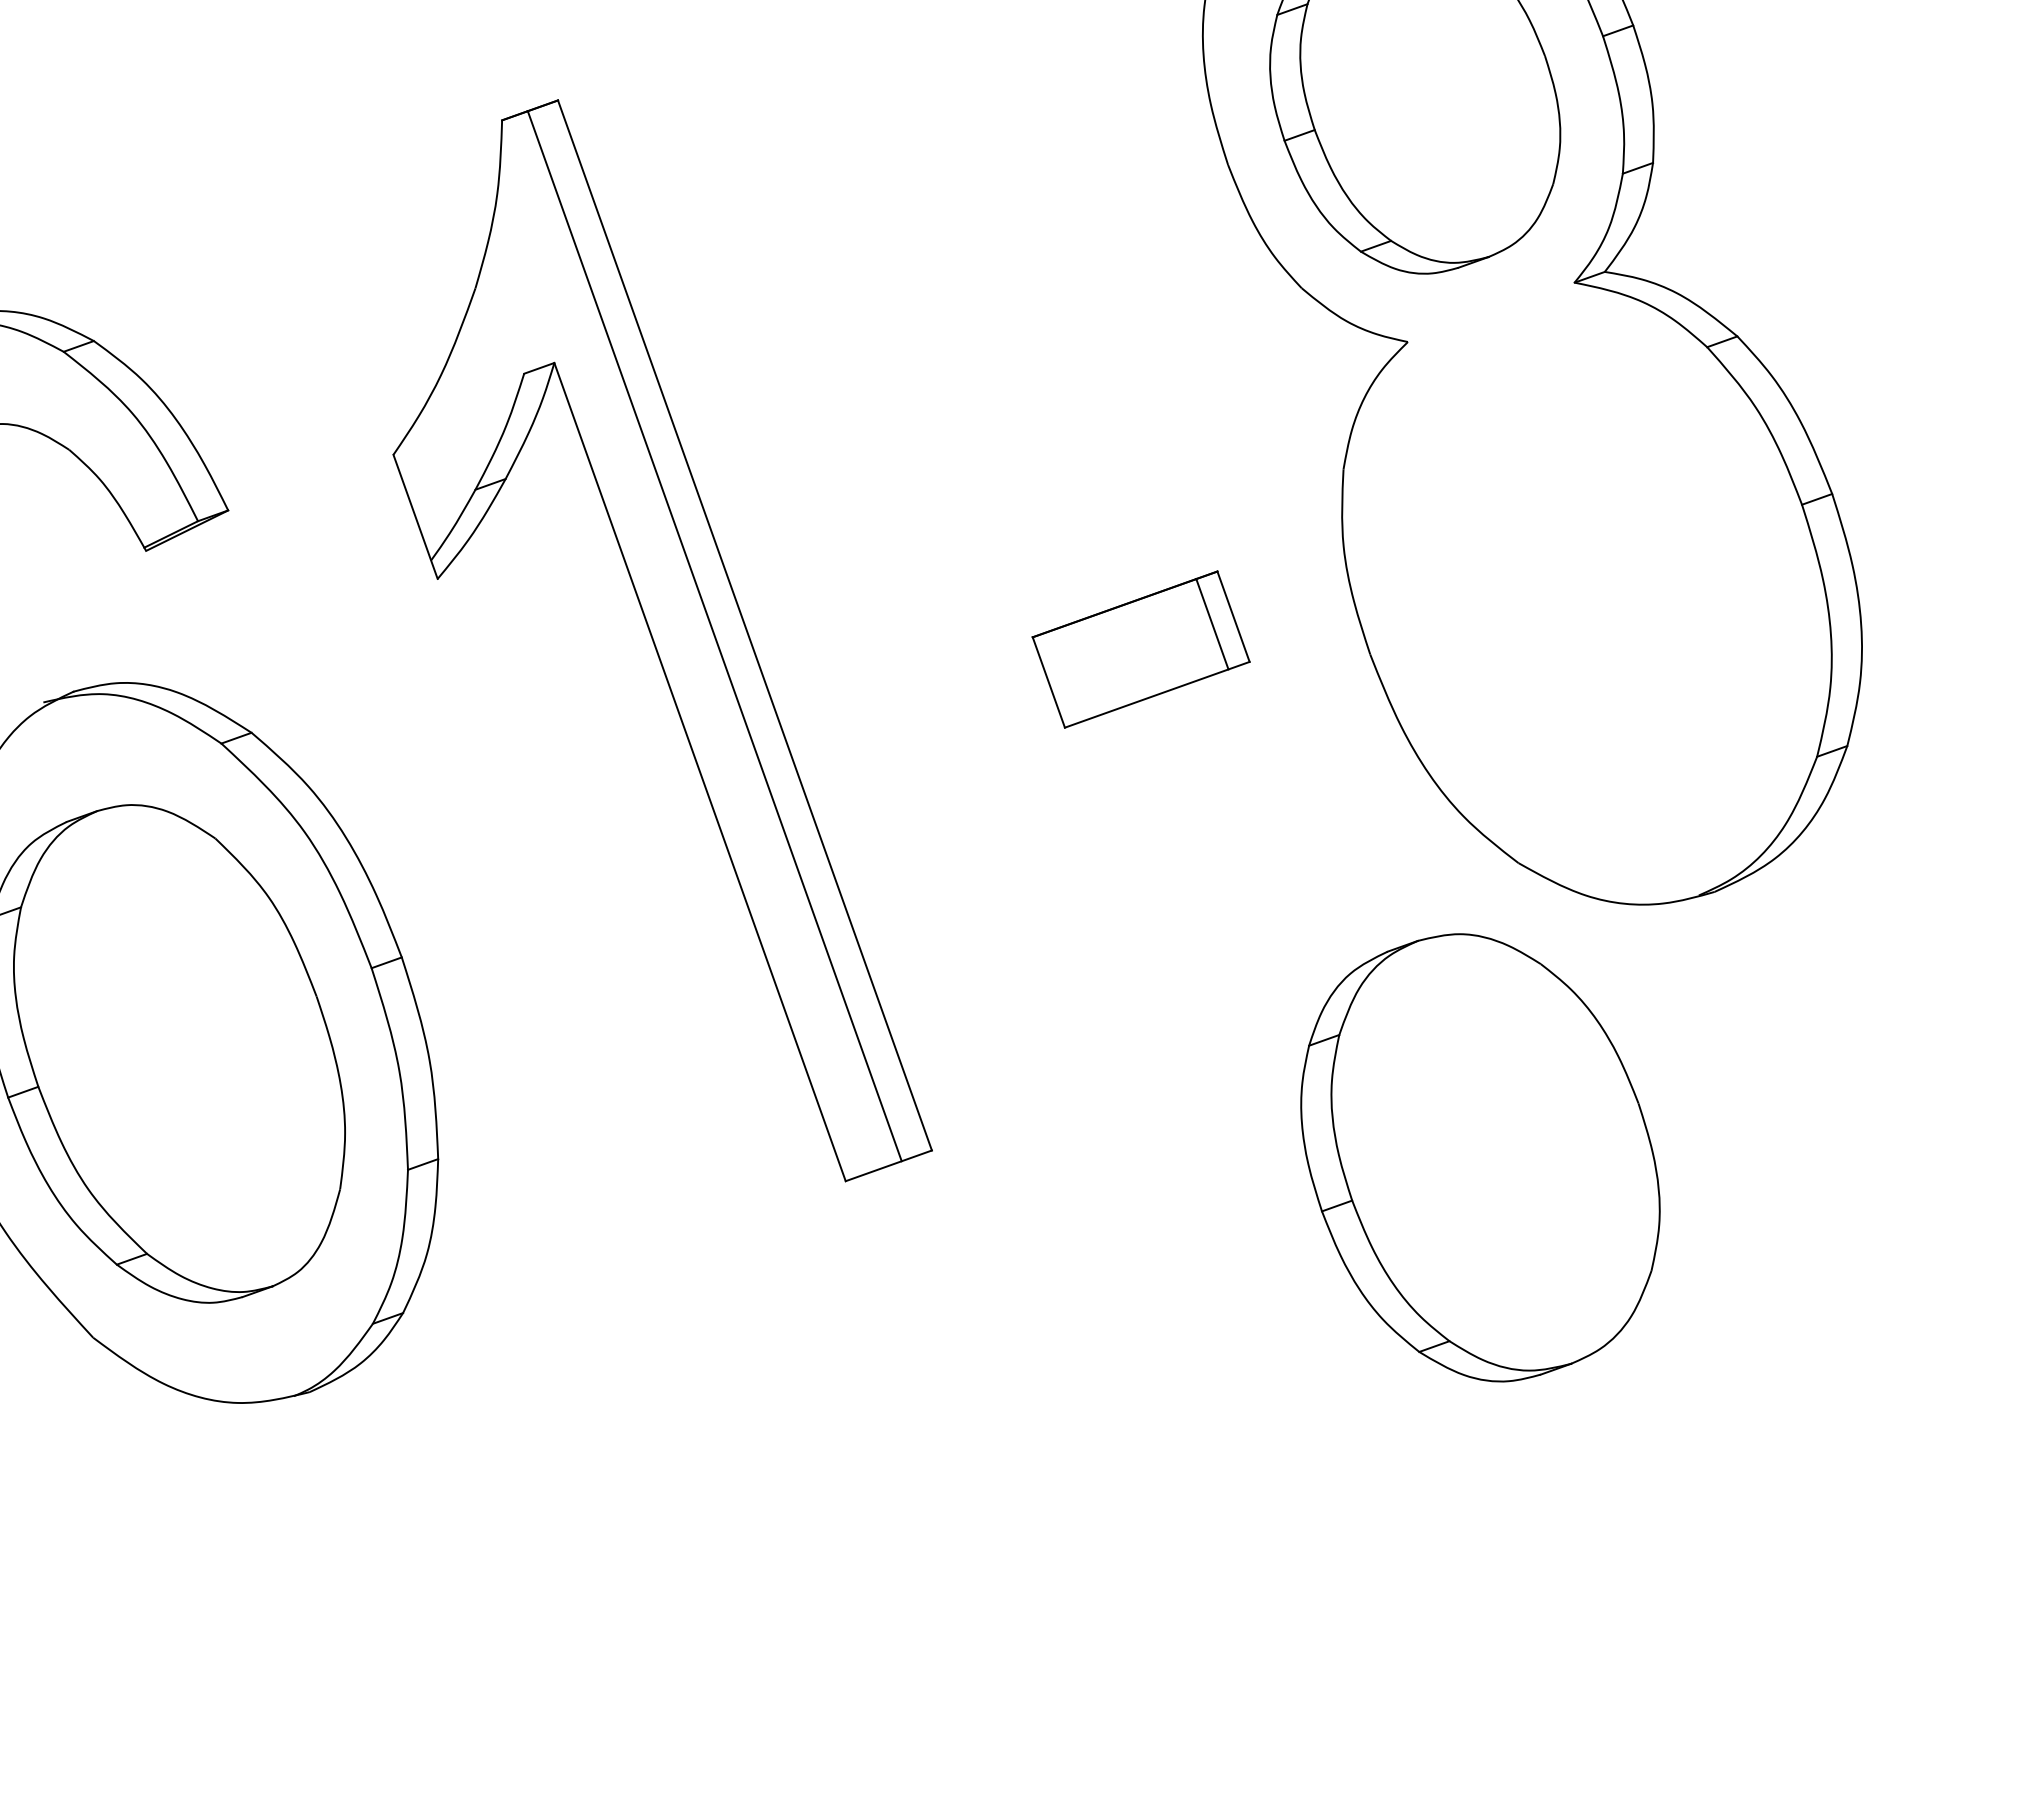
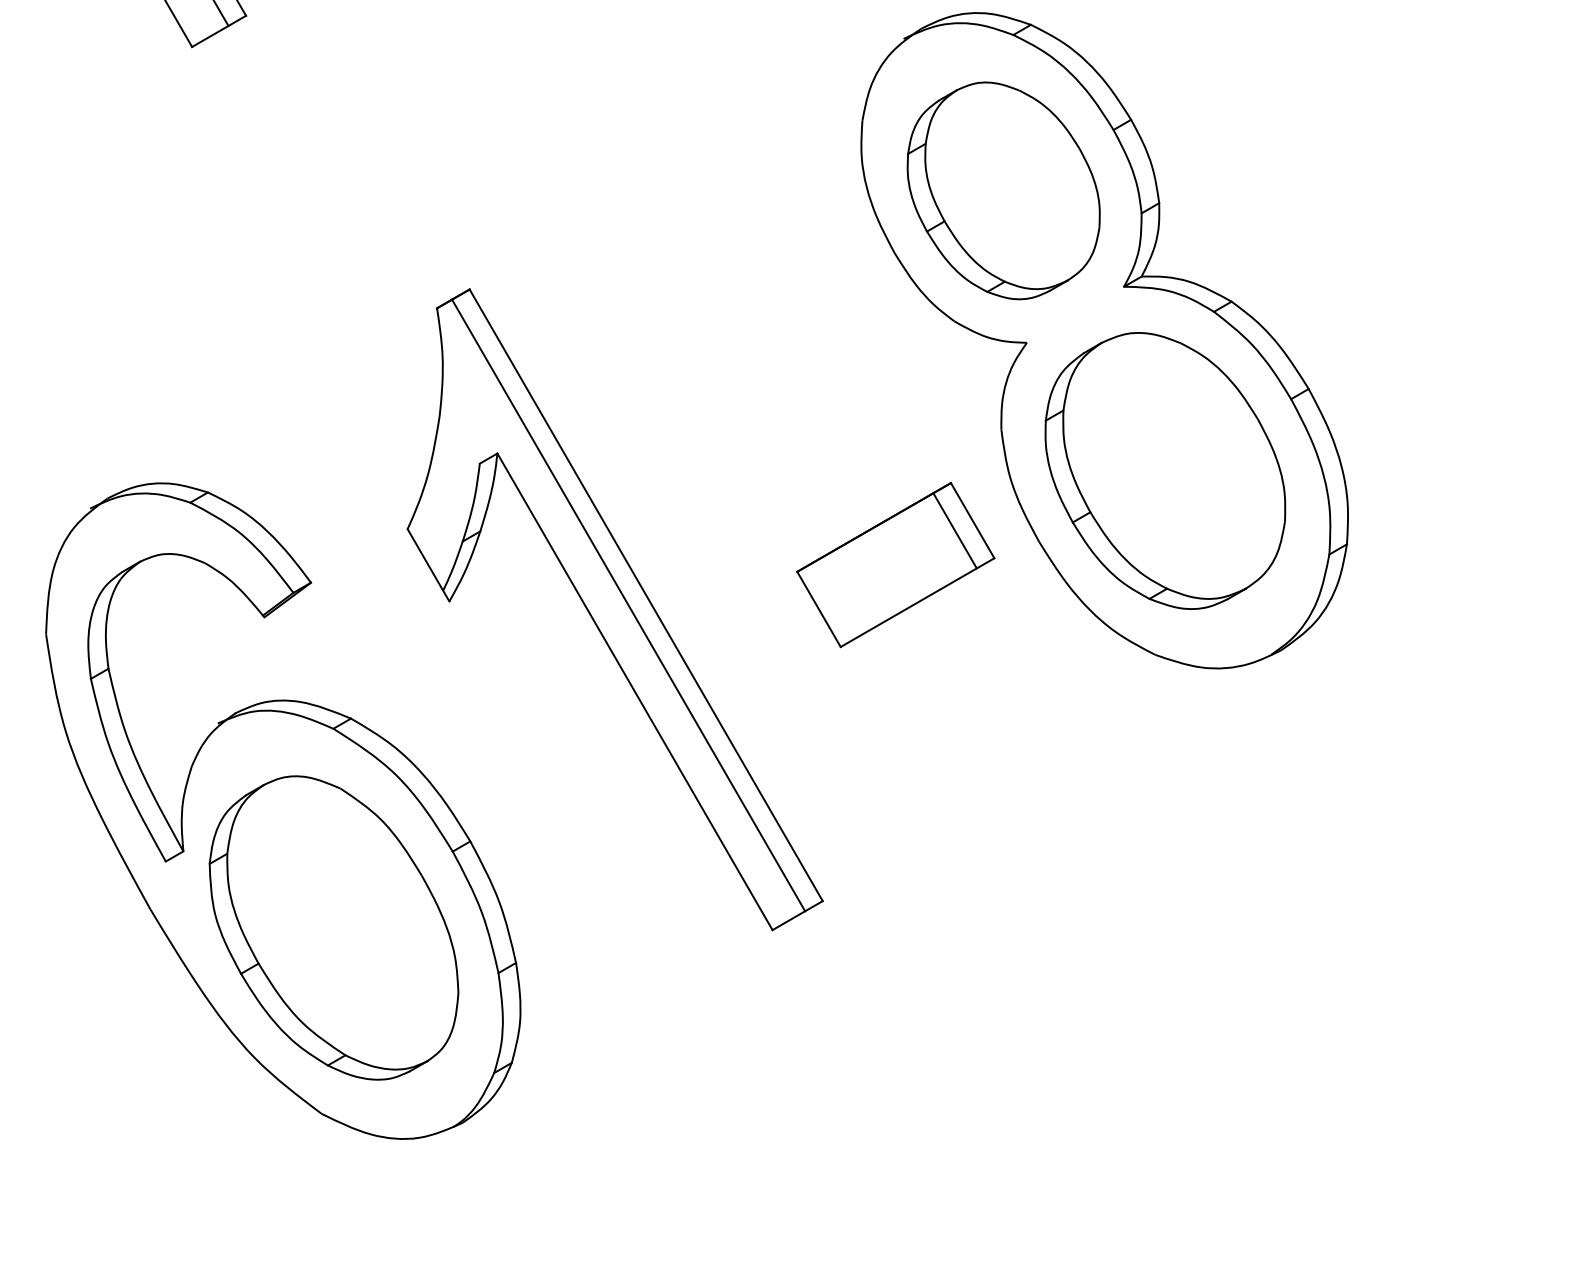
part: (1140, 648) -> (895, 564), size x1.43
part: (1480, 1157) -> (1165, 470), moved

